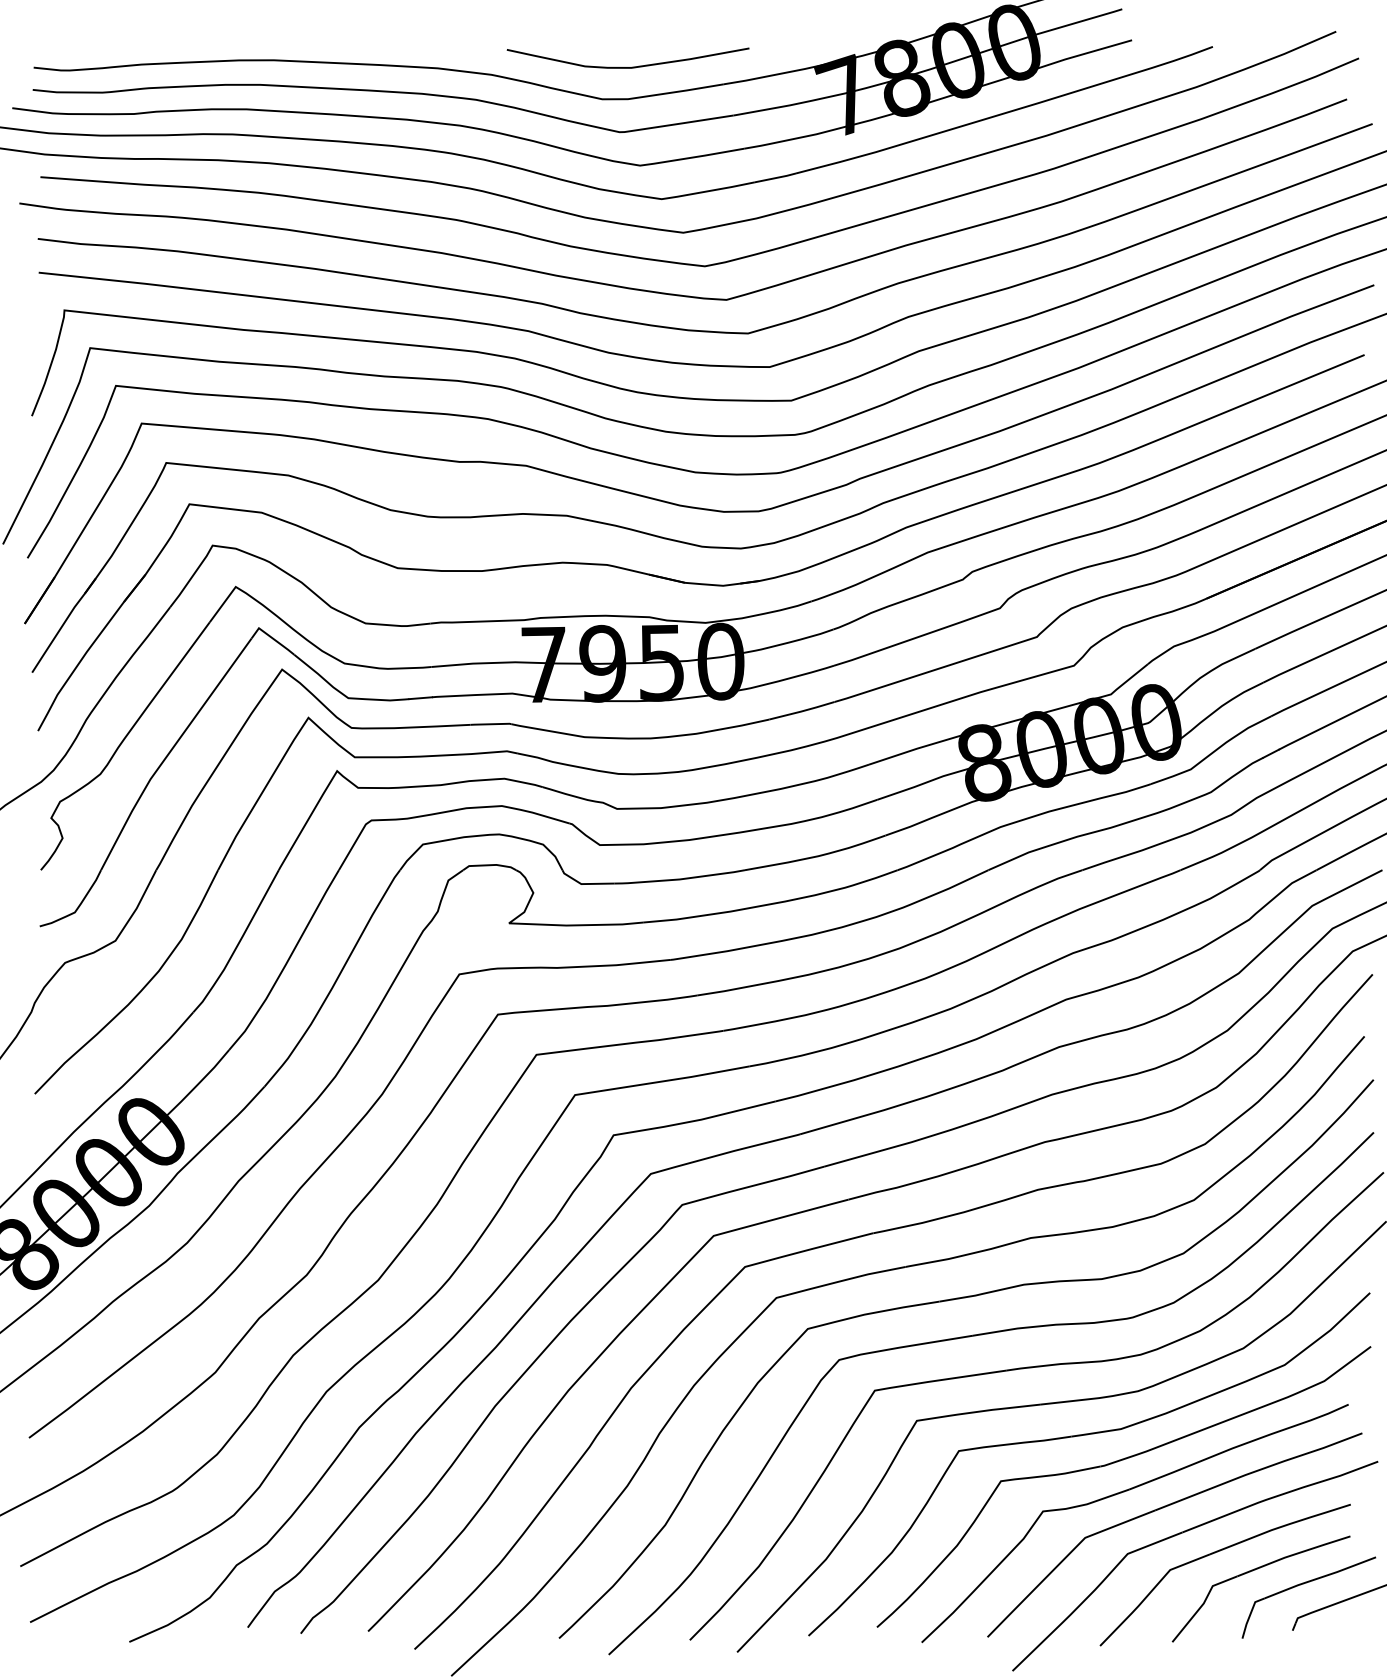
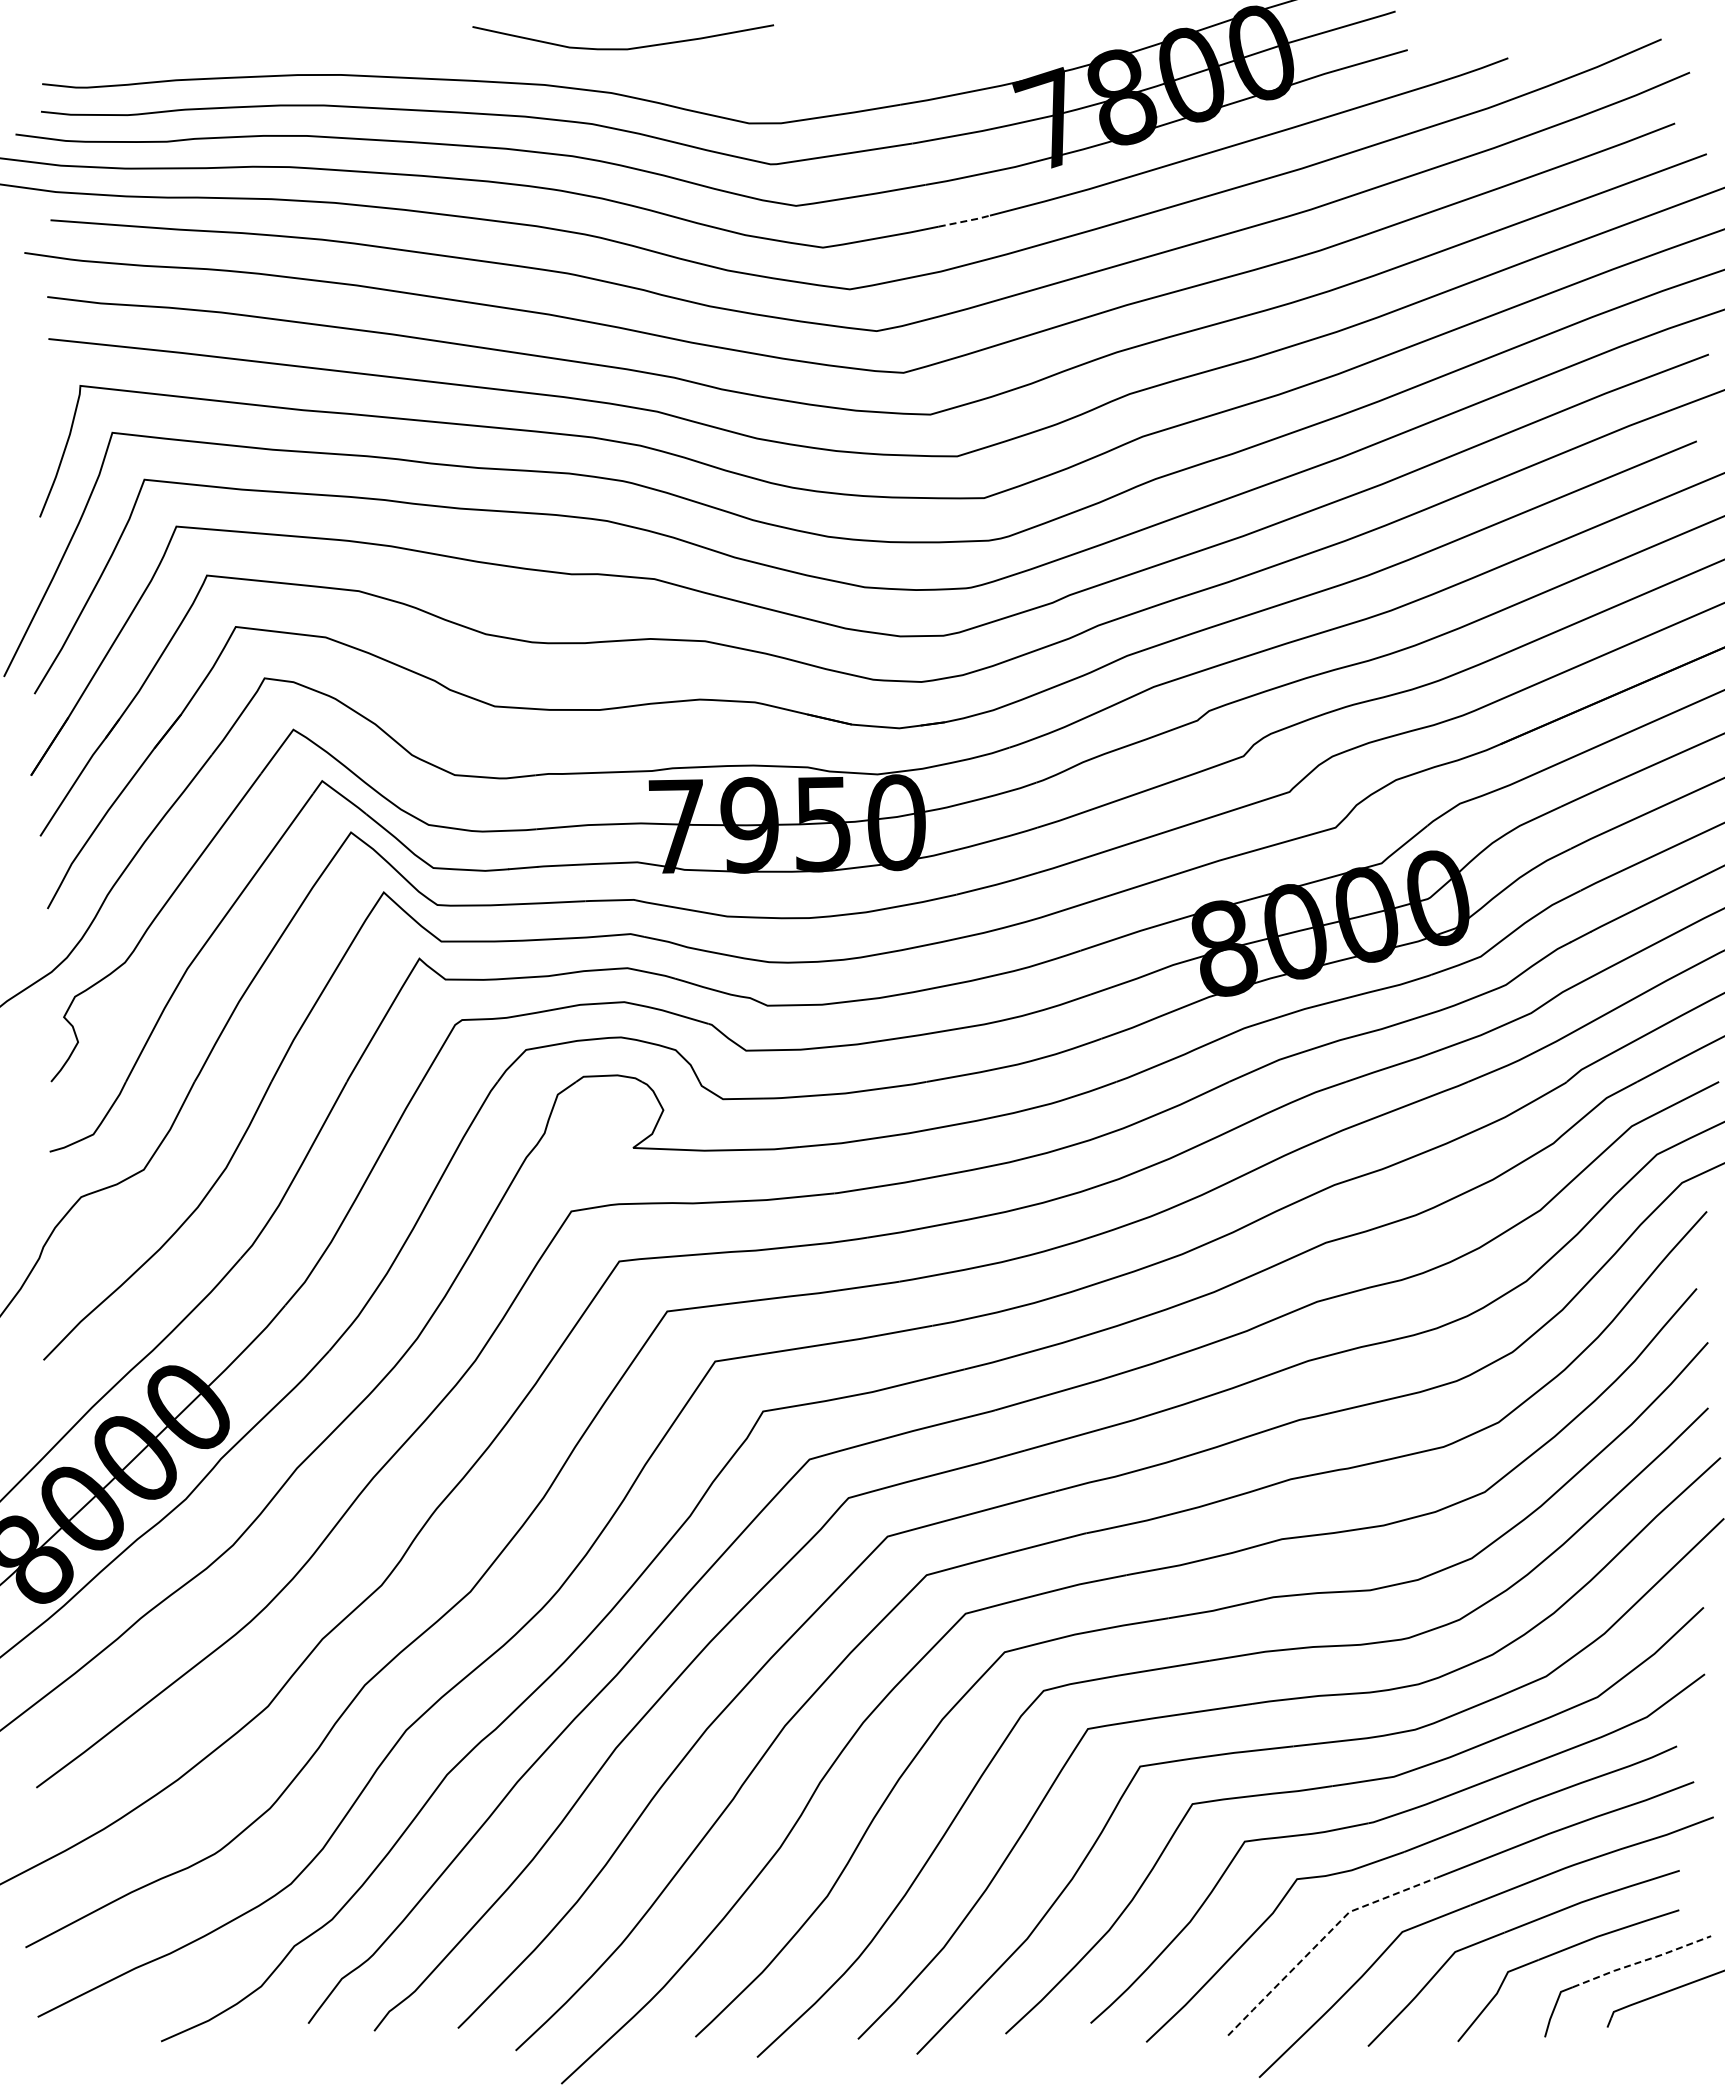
curve: (628, 67) -> (623, 48), moved
line: (776, 178) -> (965, 221), solid -> dashed
line: (1062, 1560) -> (1321, 1940), solid -> dashed
line: (1320, 1577) -> (1642, 1961), solid -> dashed

